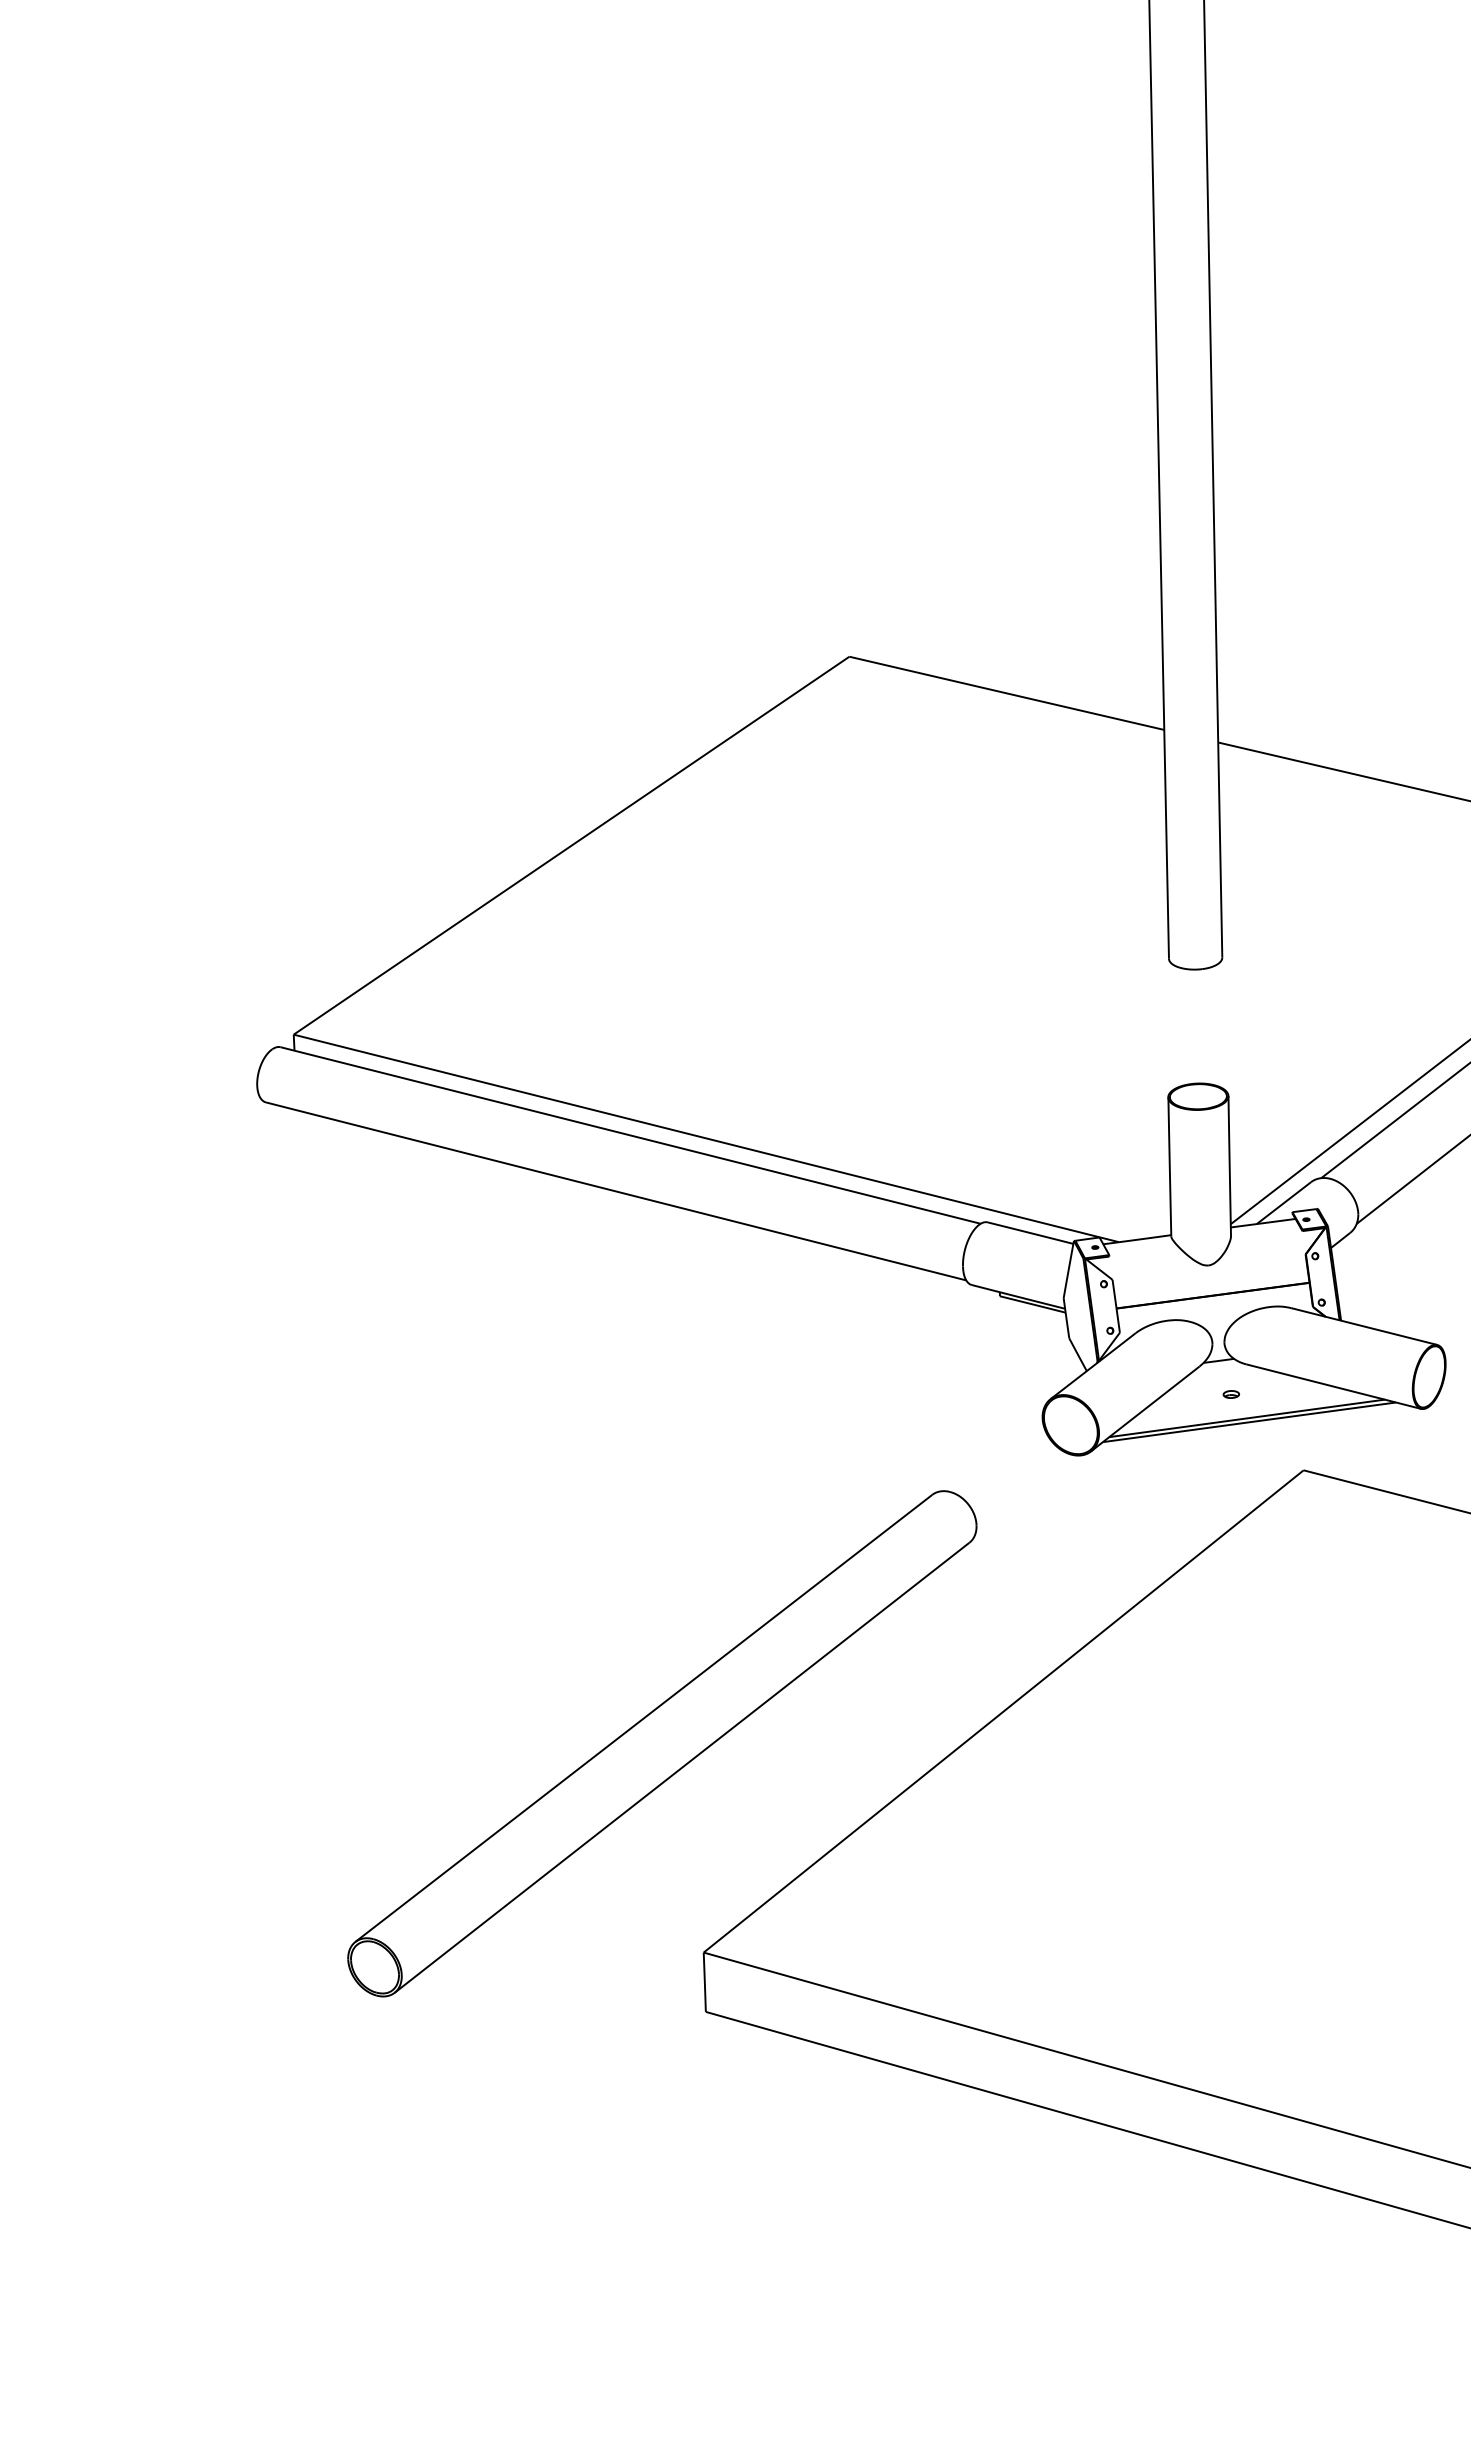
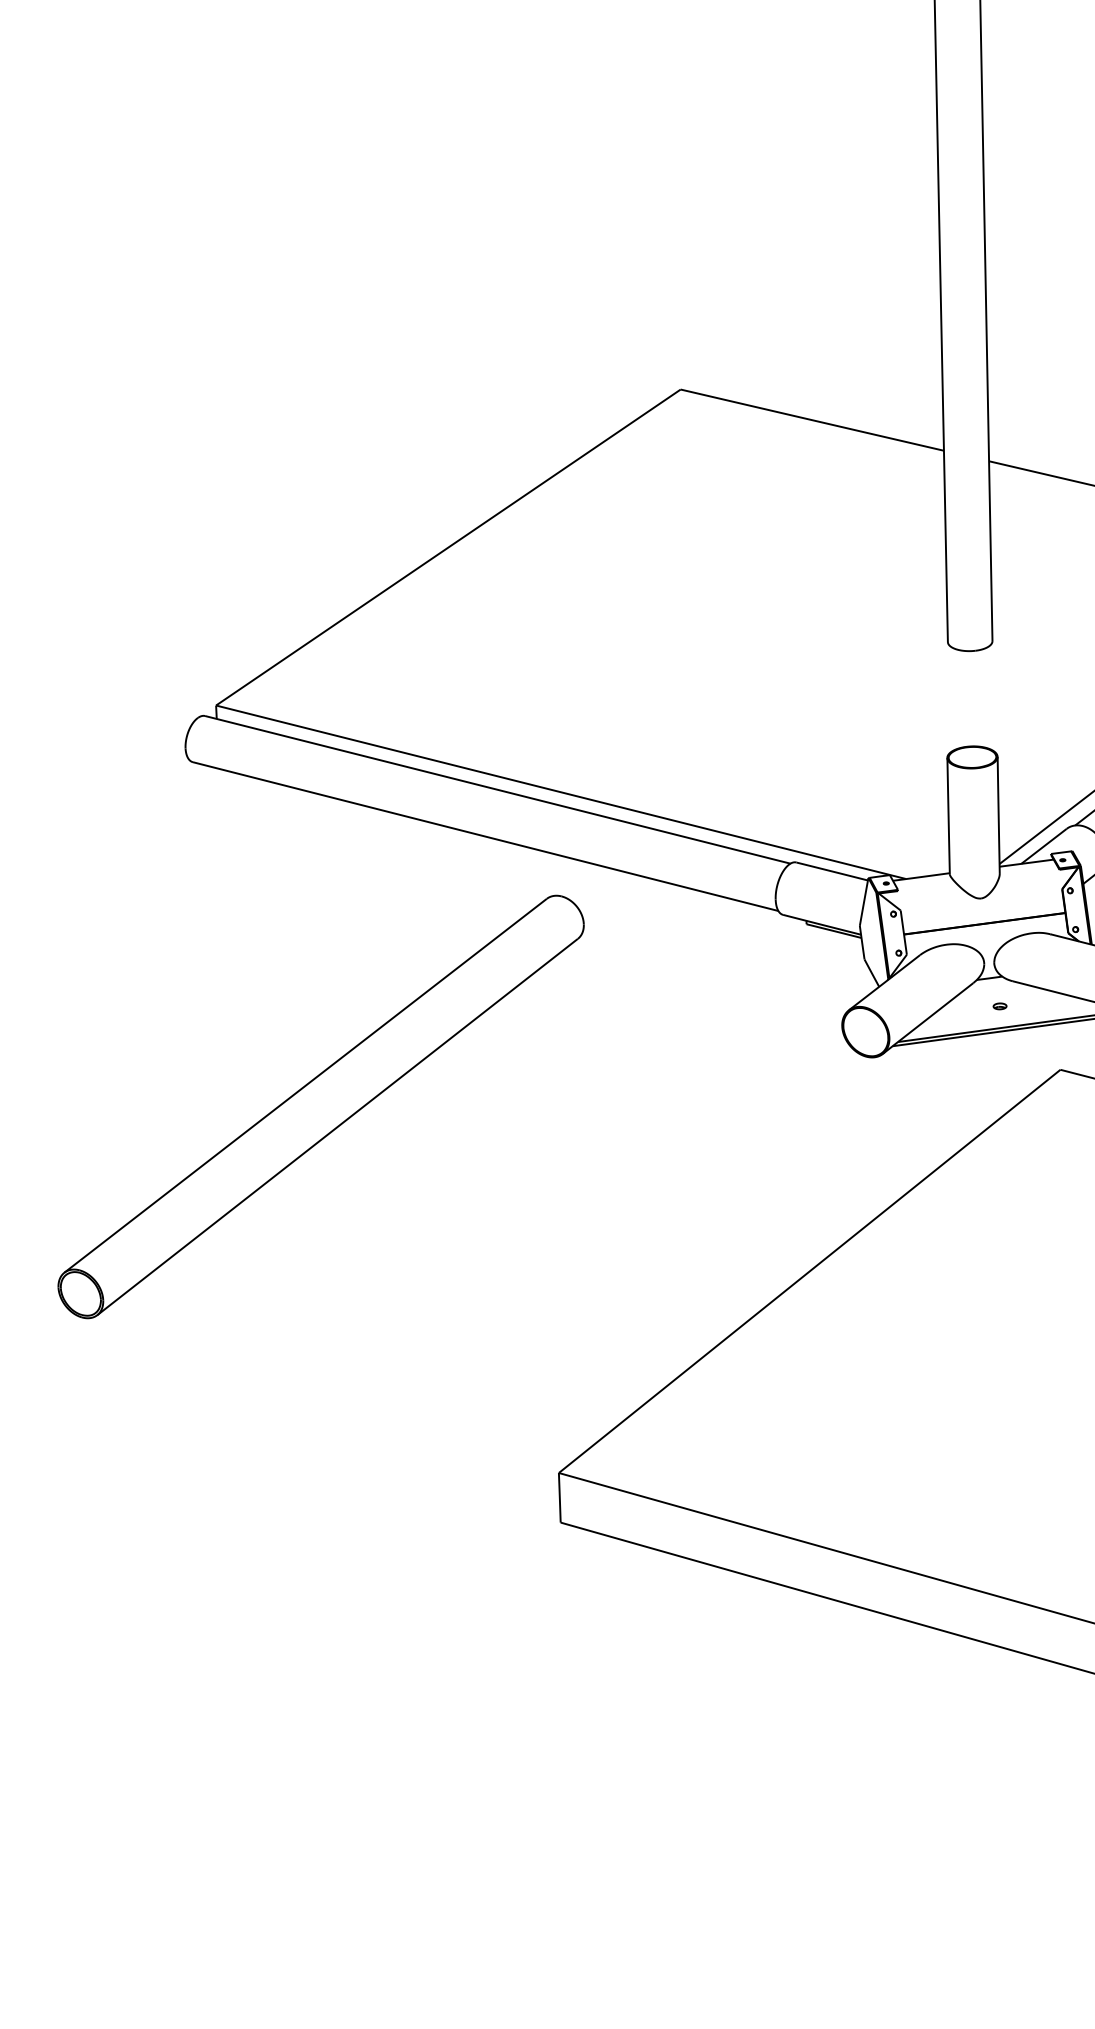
part: (662, 1743) -> (321, 1106), moved

